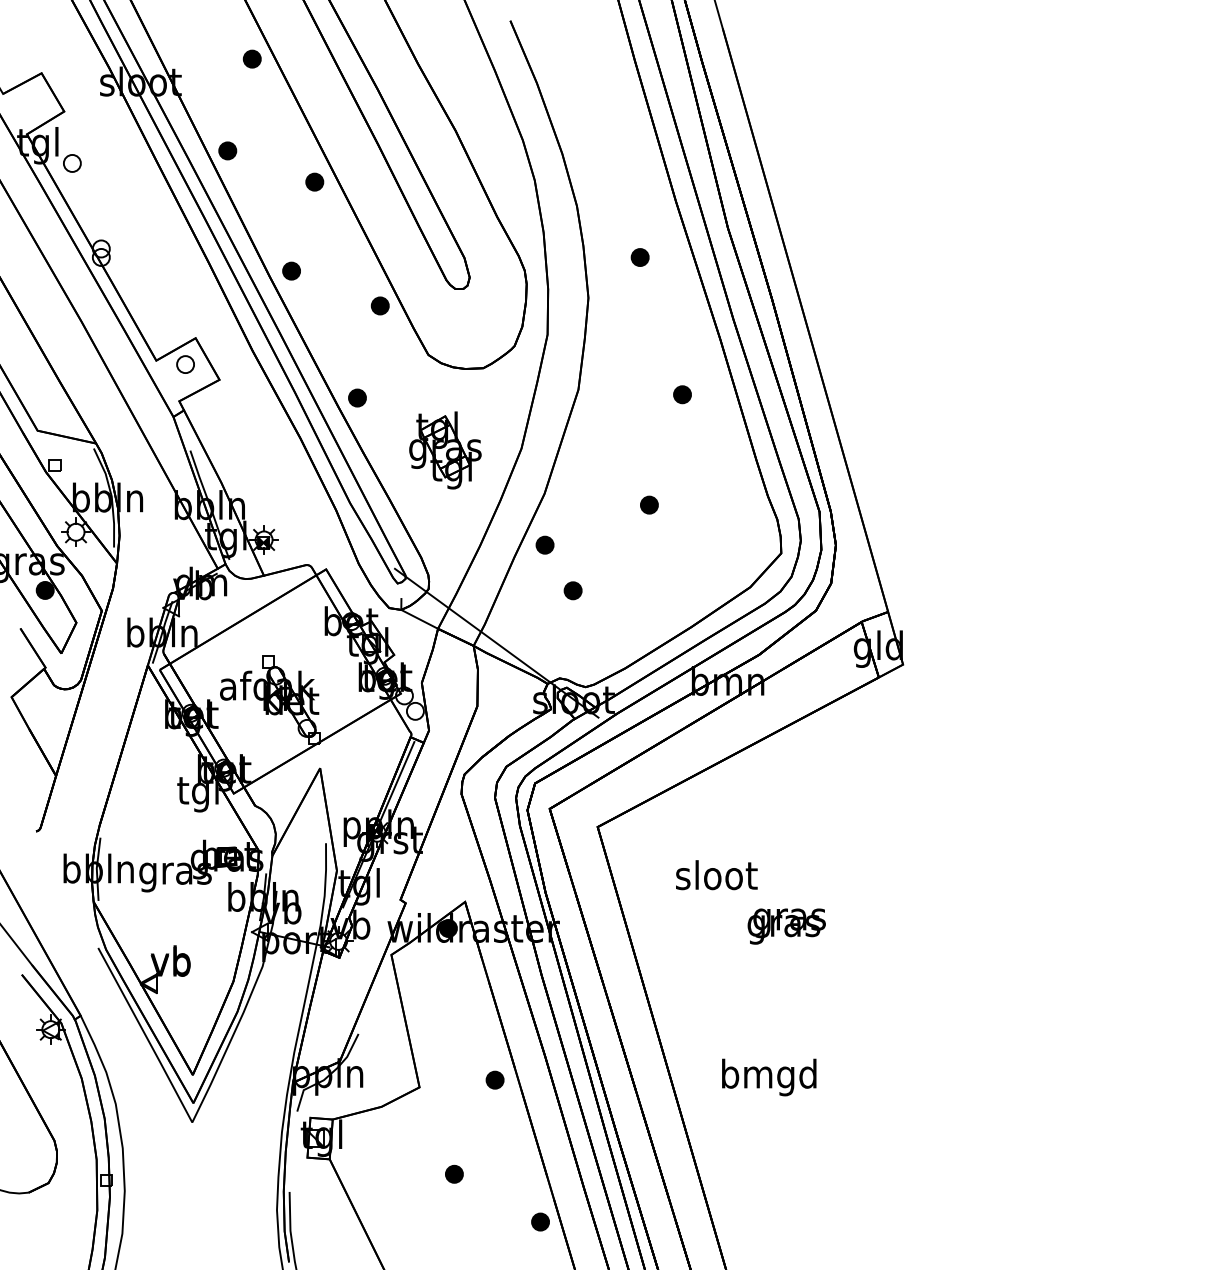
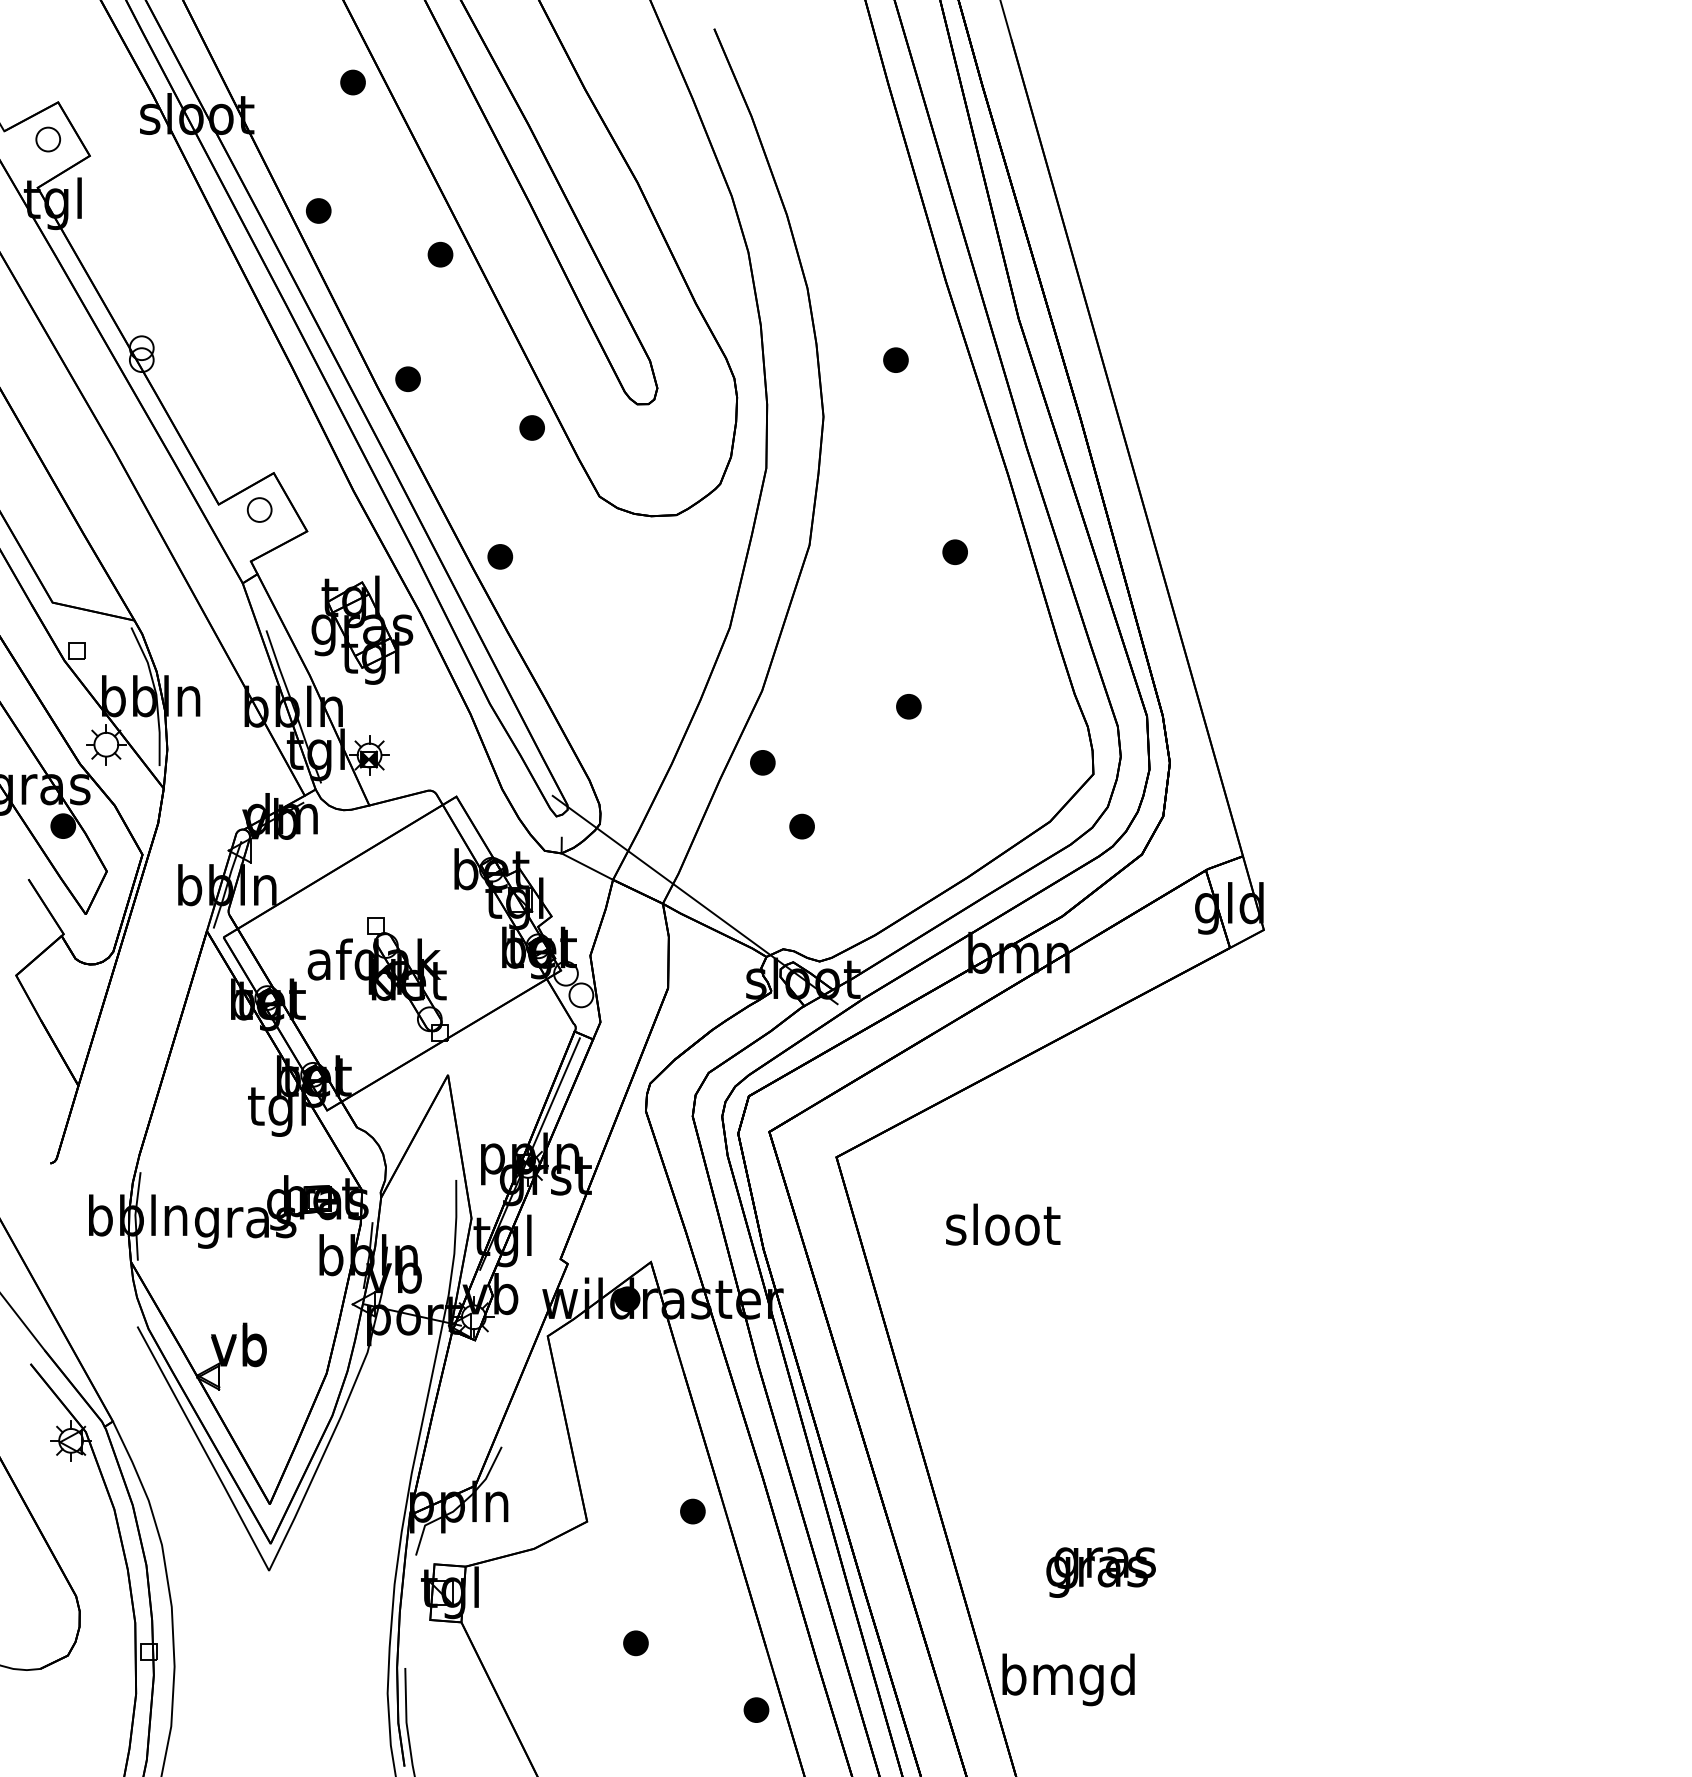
part: (72, 163) -> (48, 139), moved
part: (445, 449) -> (362, 629), moved
text: (786, 926) -> (1100, 1572), moved
text: (769, 1077) -> (1068, 1679), moved

